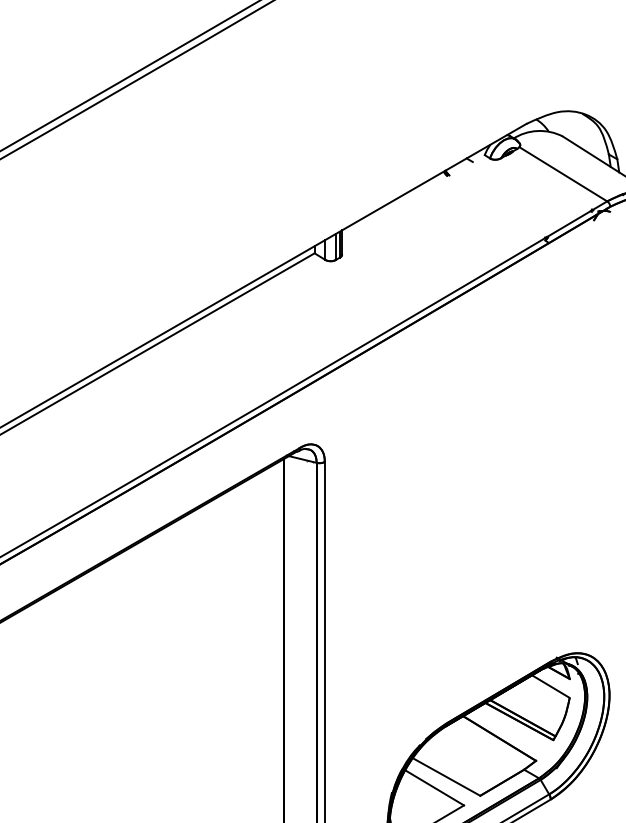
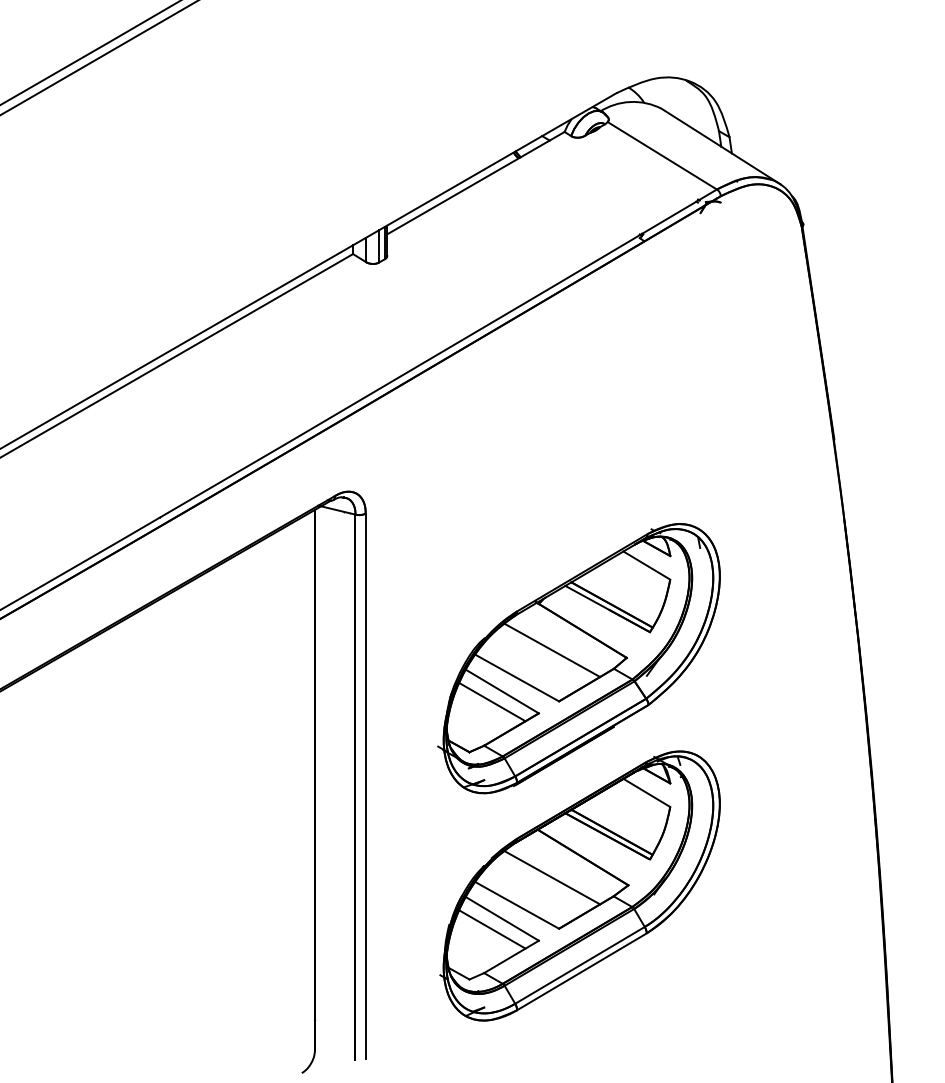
line: (413, 195) -> (475, 182), added
part: (495, 578) -> (578, 658), added
line: (474, 754) -> (552, 877), added
line: (426, 796) -> (492, 929), added

